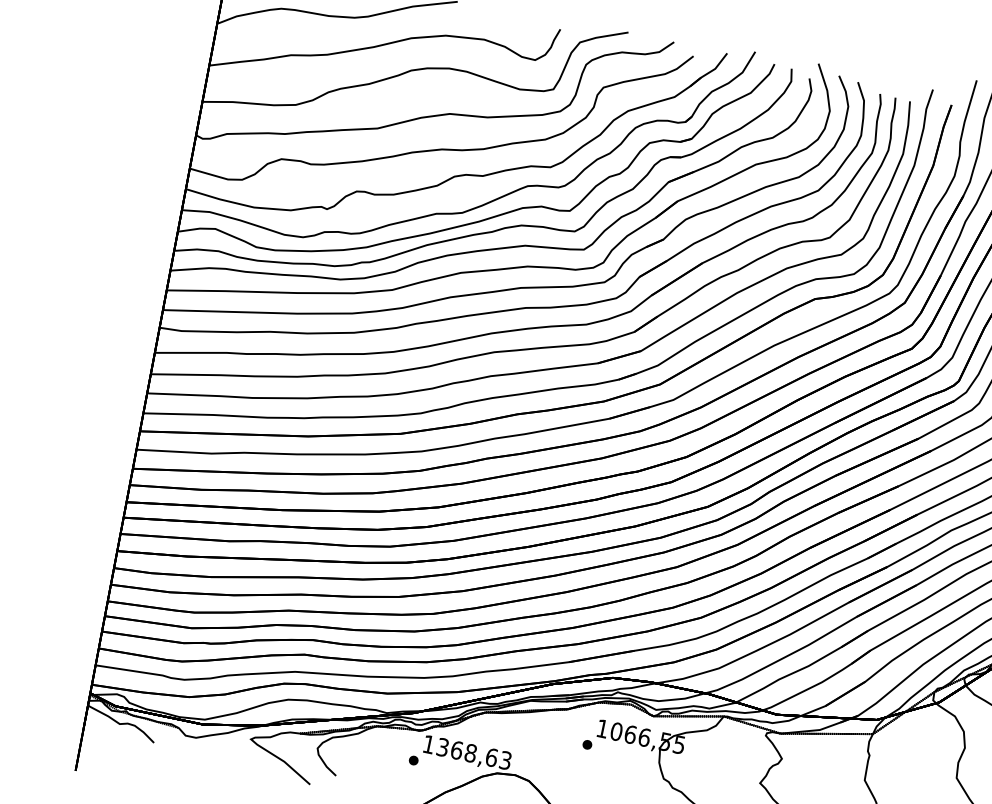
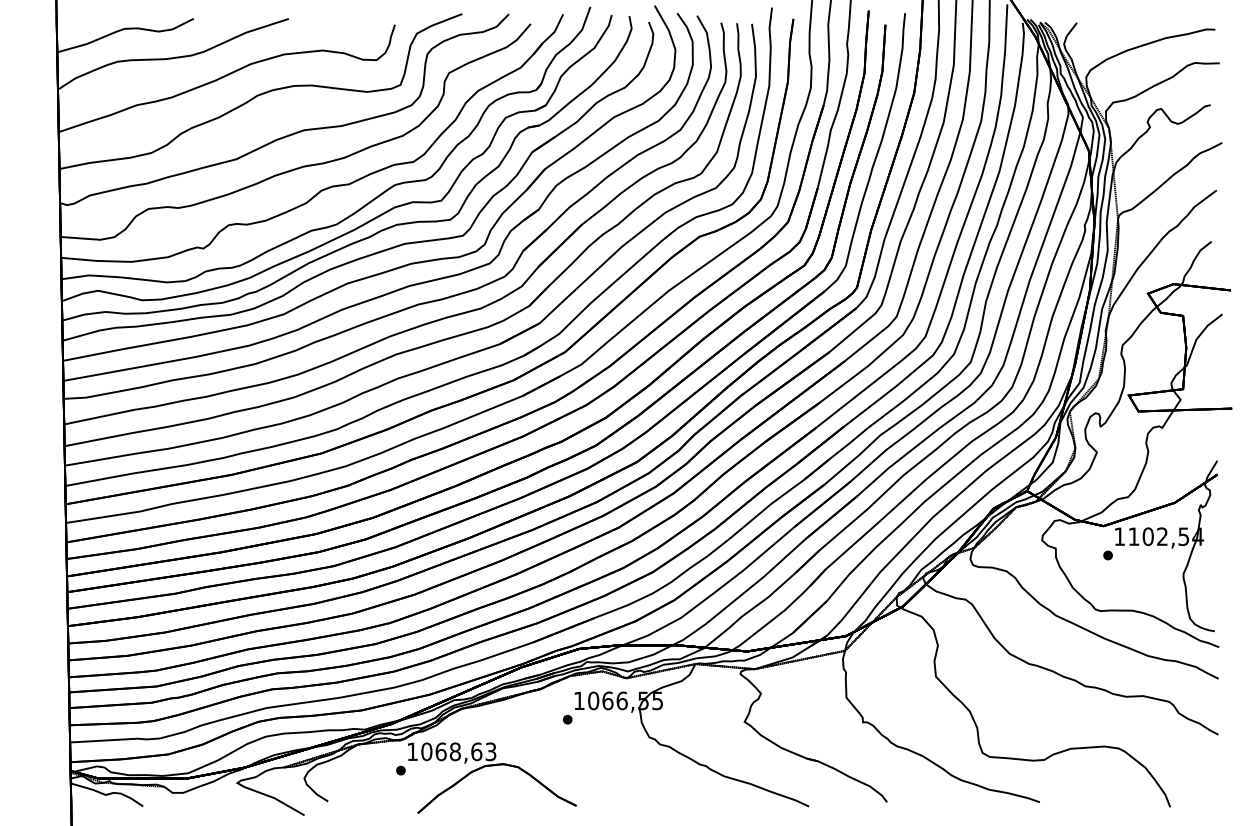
text: (442, 747) -> (426, 751), 1368,63 -> 1068,63

